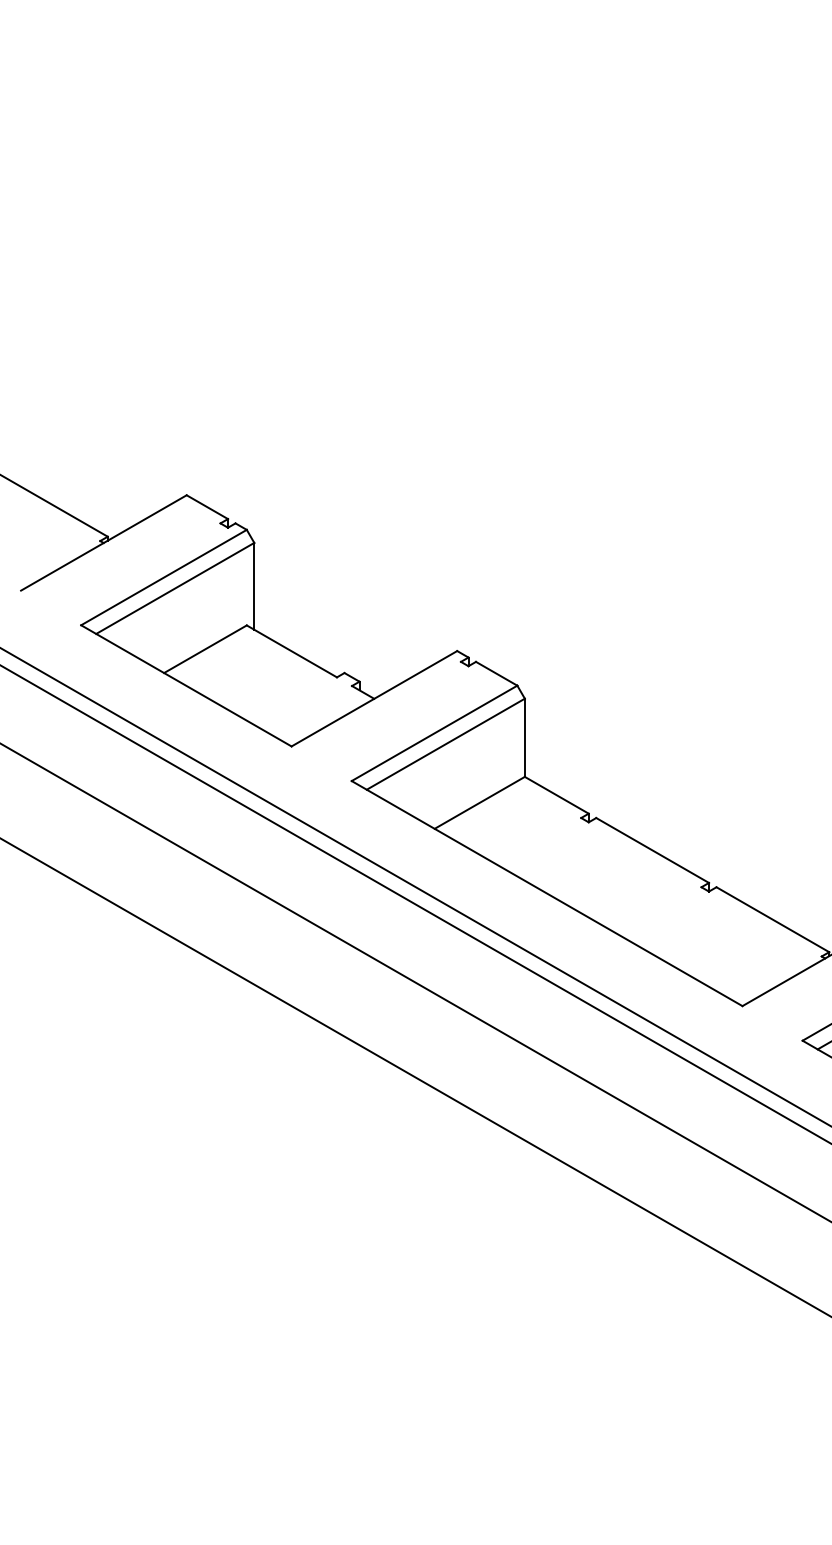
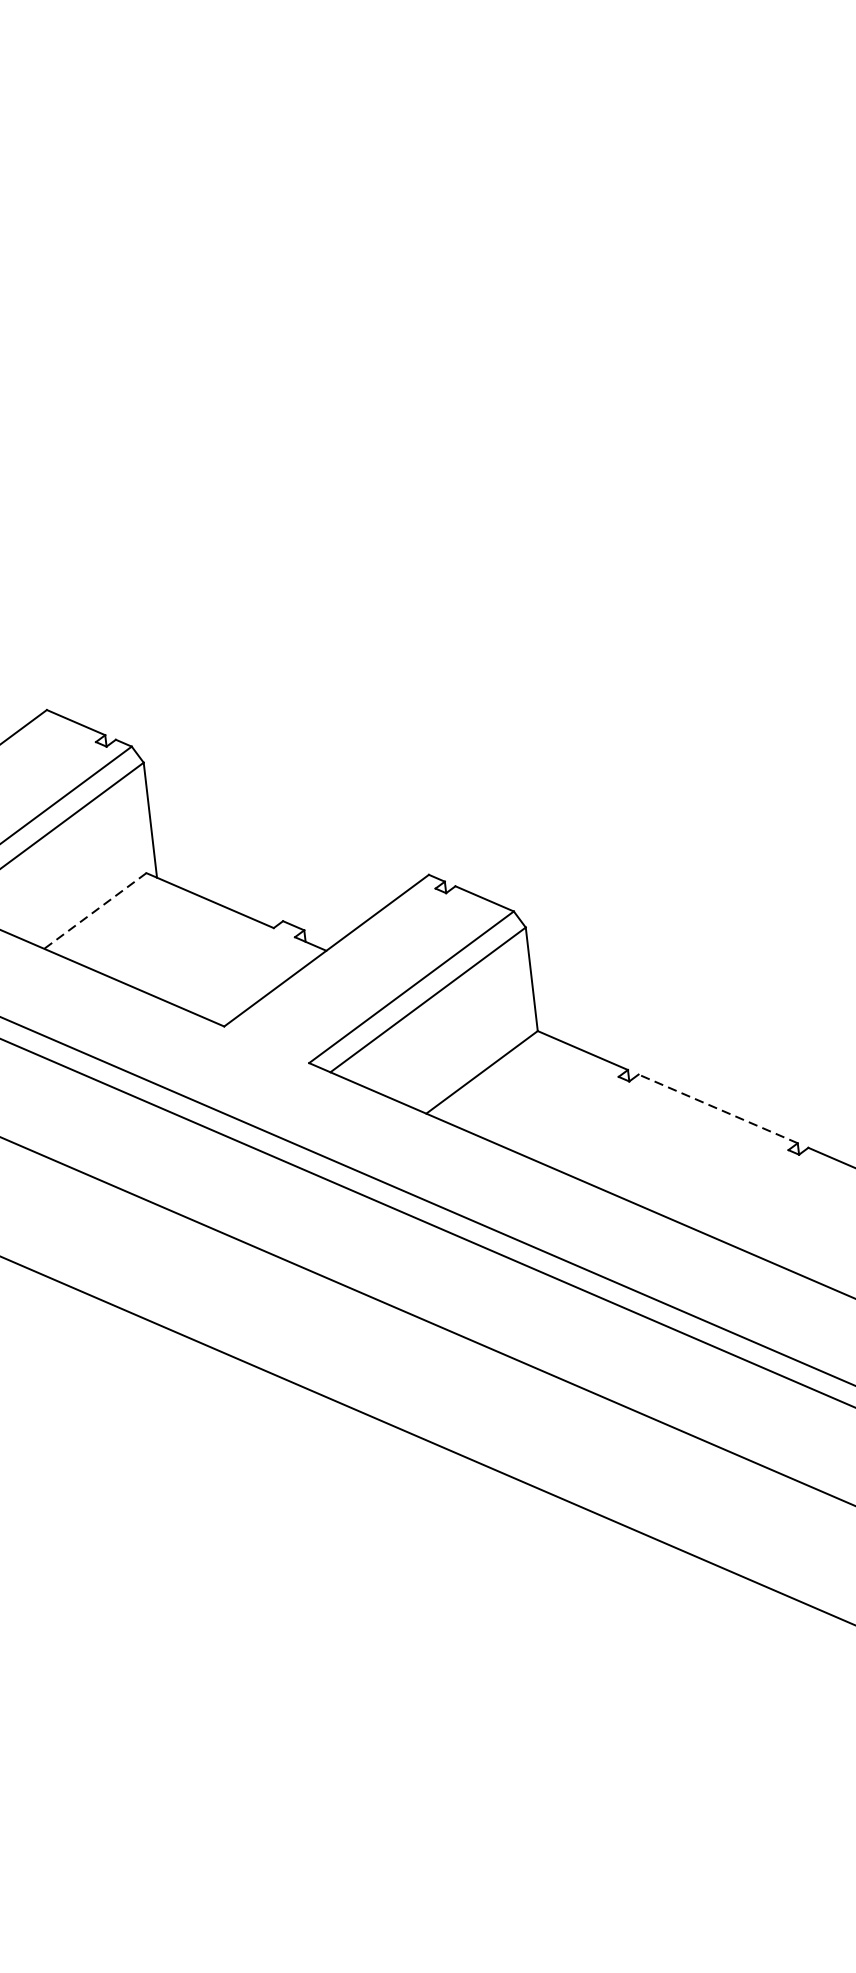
line: (205, 649) -> (95, 911), solid -> dashed
line: (652, 850) -> (718, 1108), solid -> dashed

